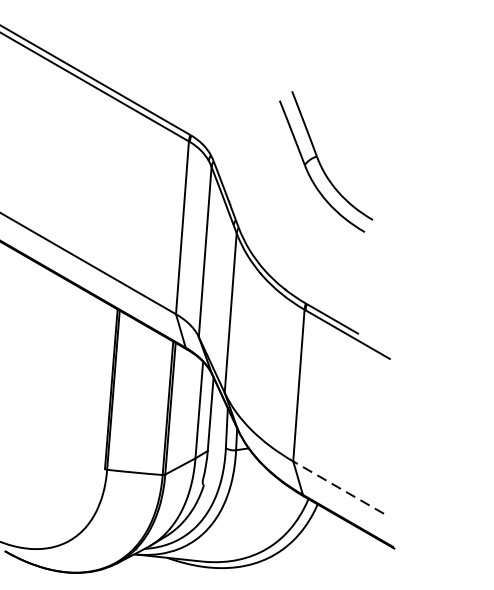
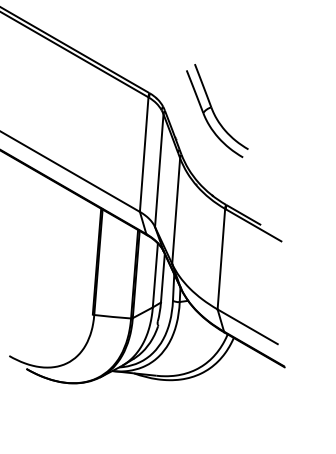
part: (326, 162) -> (217, 111), moved
line: (338, 487) -> (247, 326), dashed -> solid

